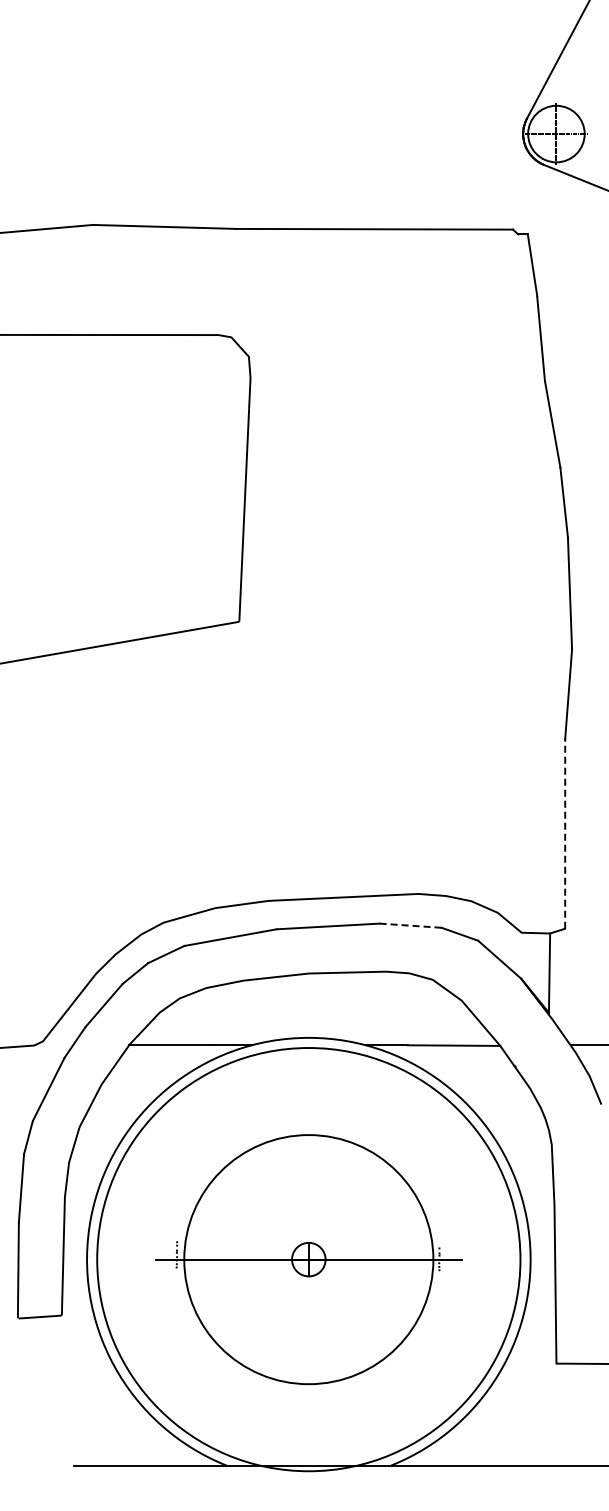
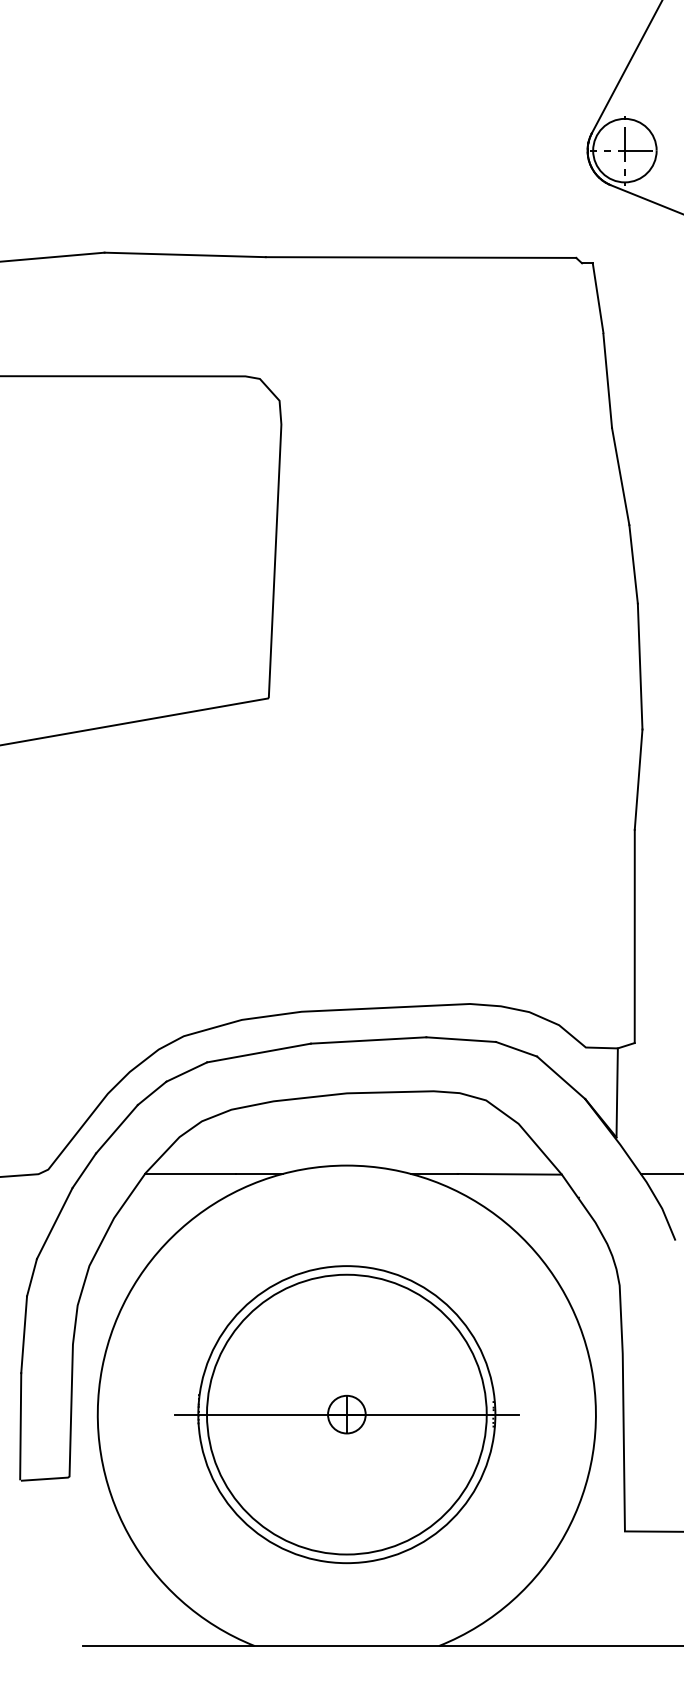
line: (565, 833) -> (635, 936), dashed -> solid
line: (411, 925) -> (462, 1039), dashed -> solid
circle: (308, 1259) -> (346, 1414), size x0.62

